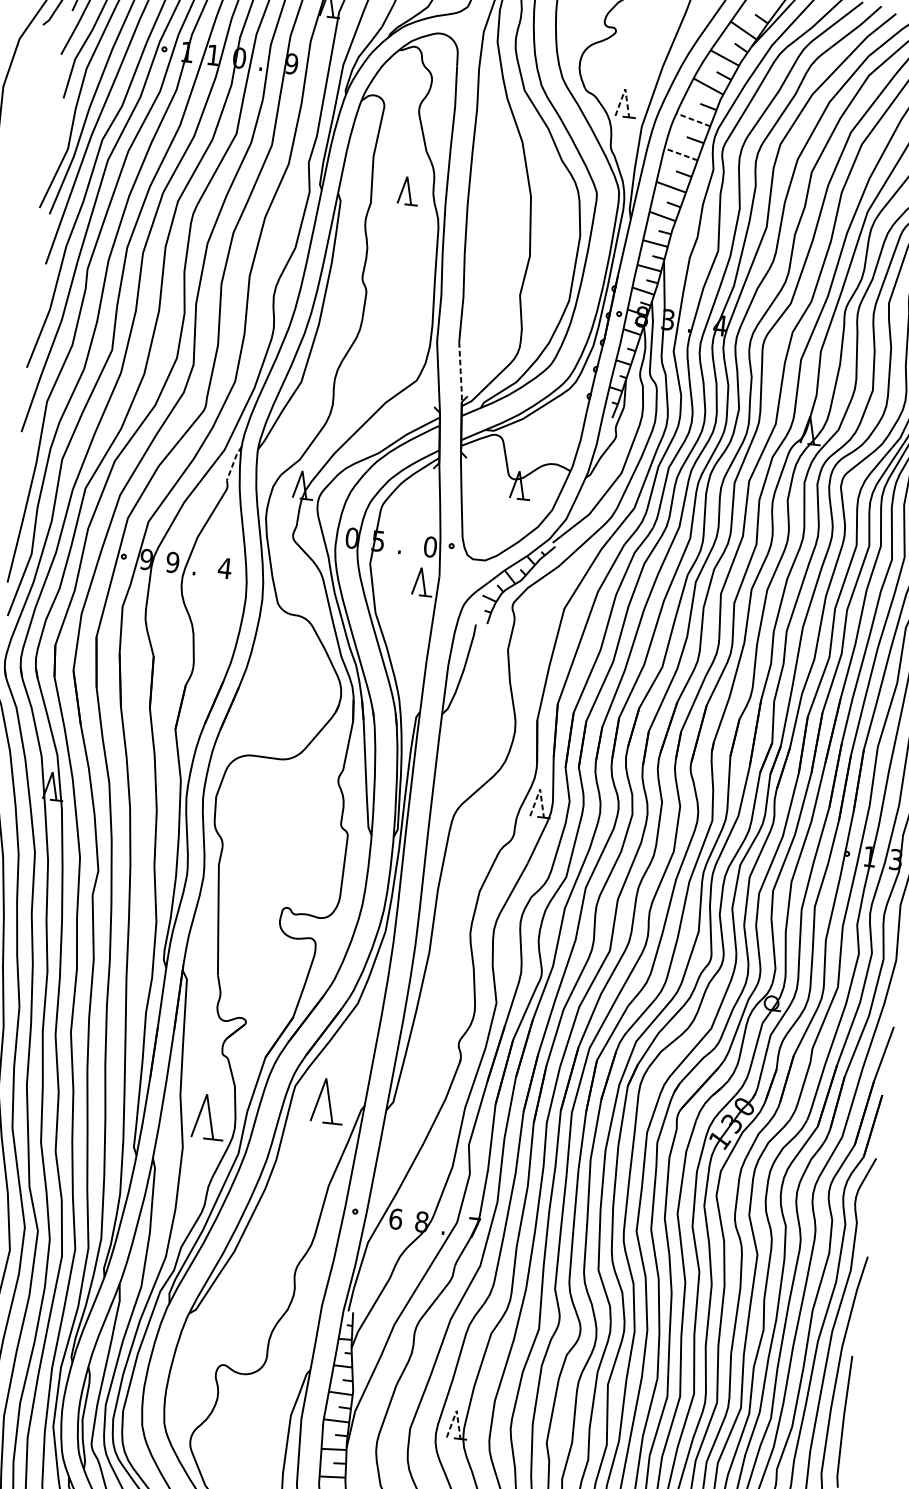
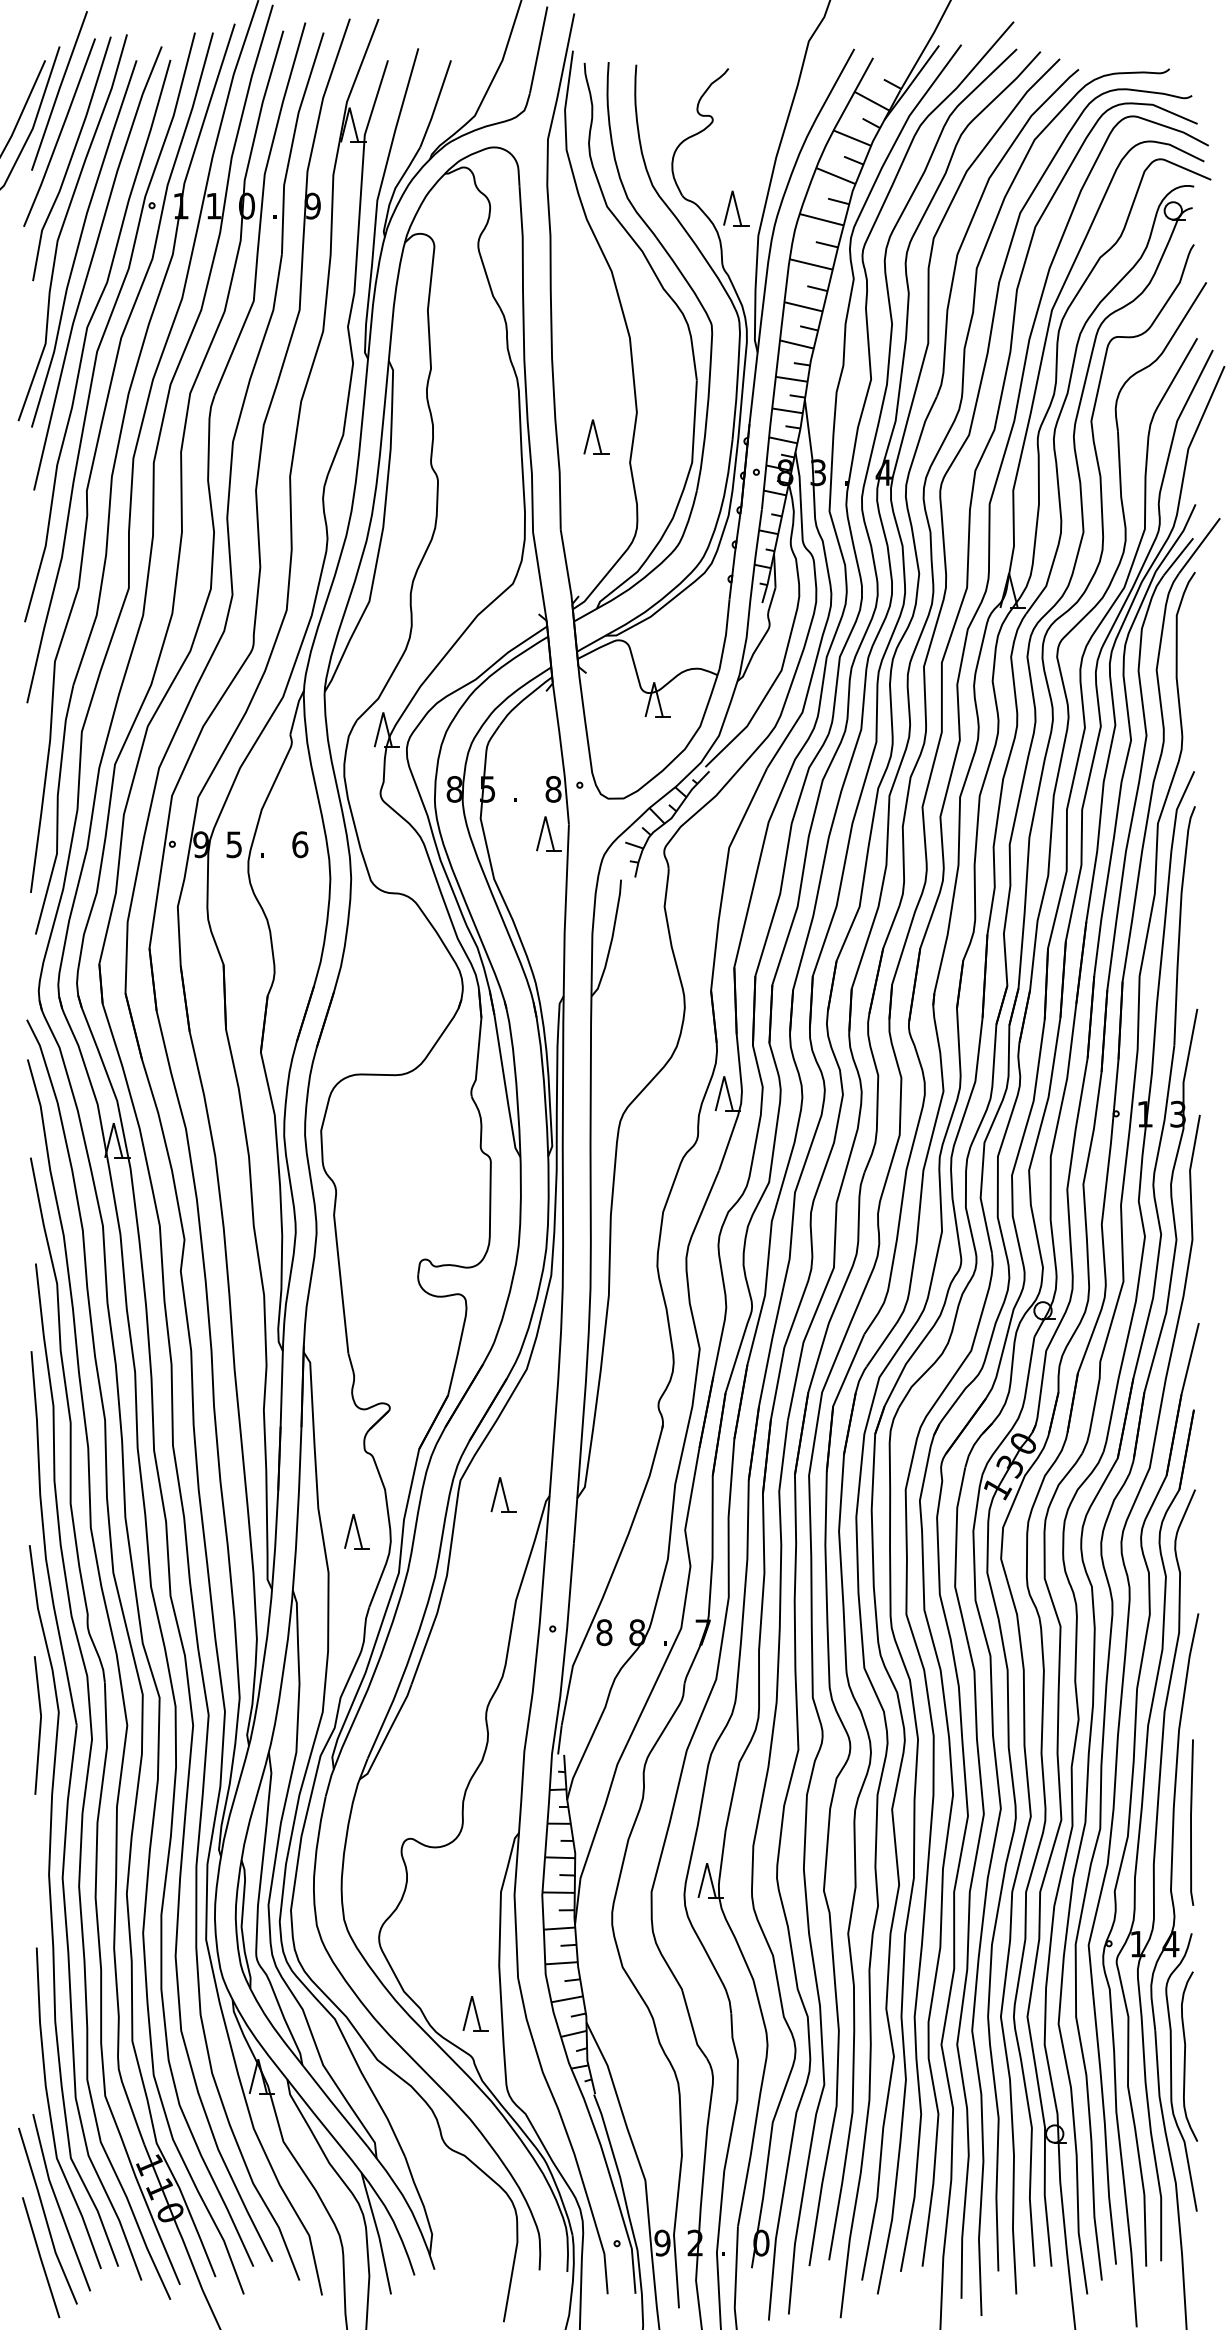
line: (625, 88) -> (732, 190), dashed -> solid
line: (693, 119) -> (821, 219), dashed -> solid
line: (680, 154) -> (810, 264), dashed -> solid
part: (408, 190) -> (596, 436), moved
line: (460, 372) -> (566, 567), dashed -> solid
line: (233, 462) -> (296, 711), dashed -> solid
text: (352, 538) -> (454, 789), 0 -> 8
text: (430, 547) -> (553, 789), 0 -> 8
text: (173, 562) -> (234, 844), 9 -> 5
text: (224, 568) -> (299, 844), 4 -> 6
line: (540, 789) -> (724, 1076), dashed -> solid
part: (328, 1100) -> (503, 1494), size x0.62
part: (208, 1117) -> (356, 1531), size x0.62
text: (395, 1219) -> (604, 1632), 6 -> 8
line: (456, 1411) -> (707, 1863), dashed -> solid

